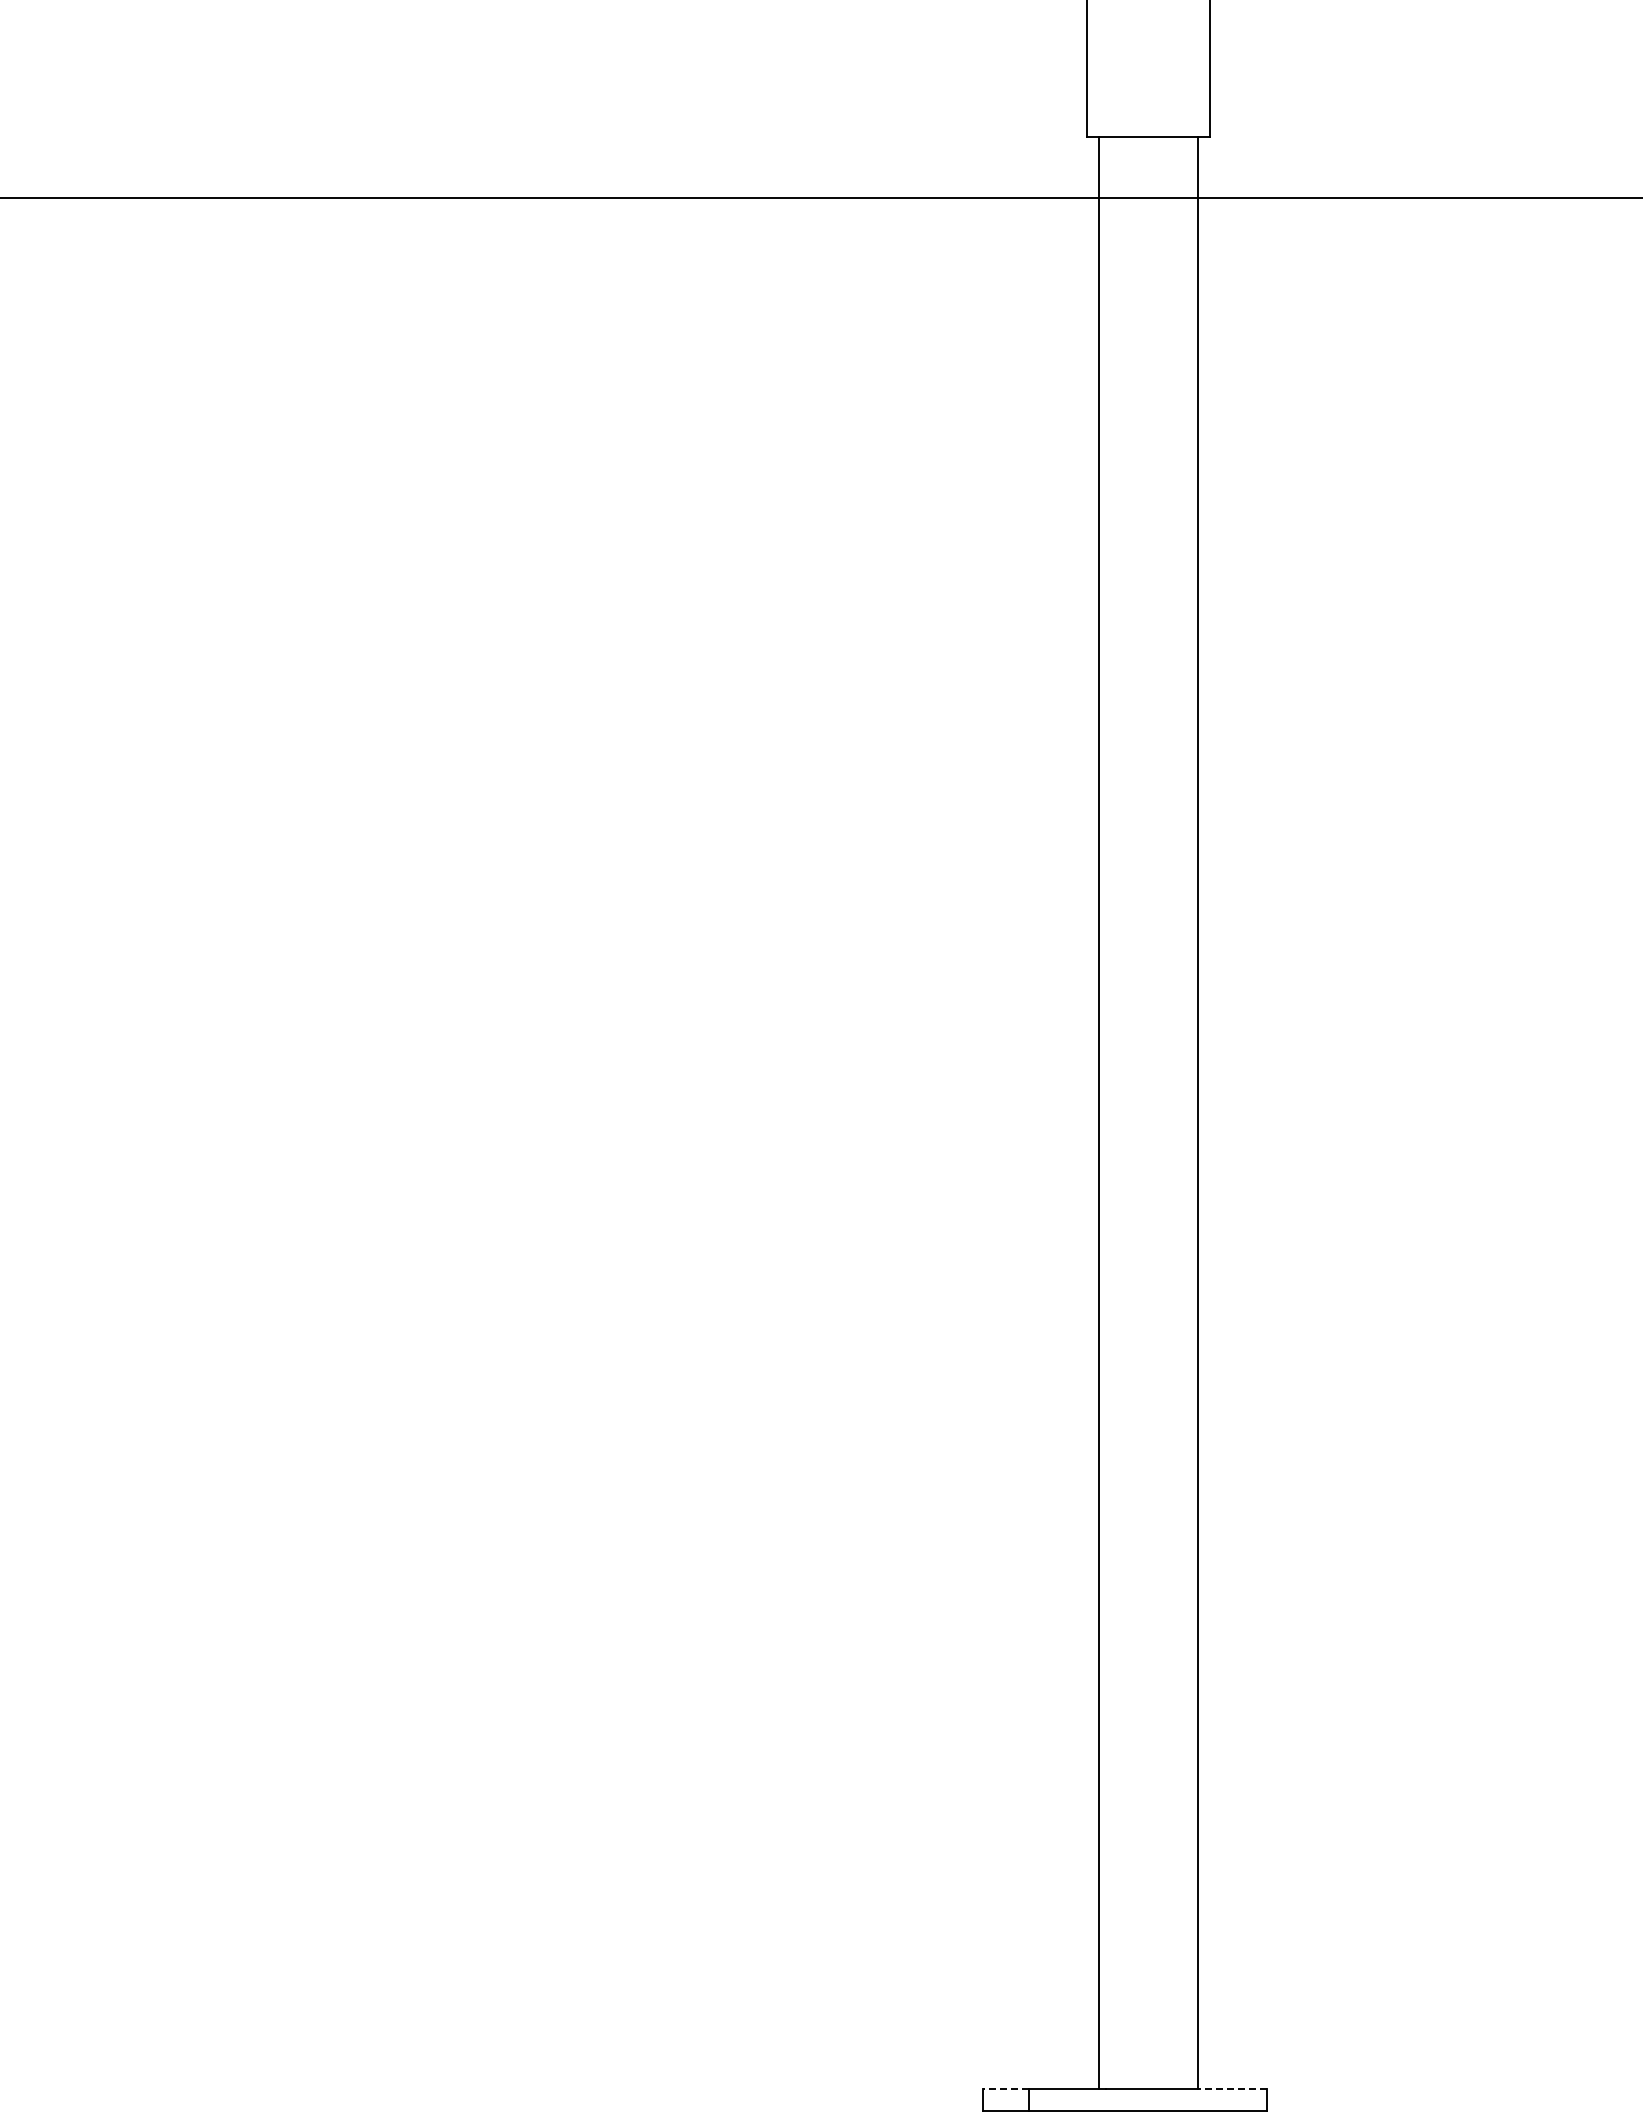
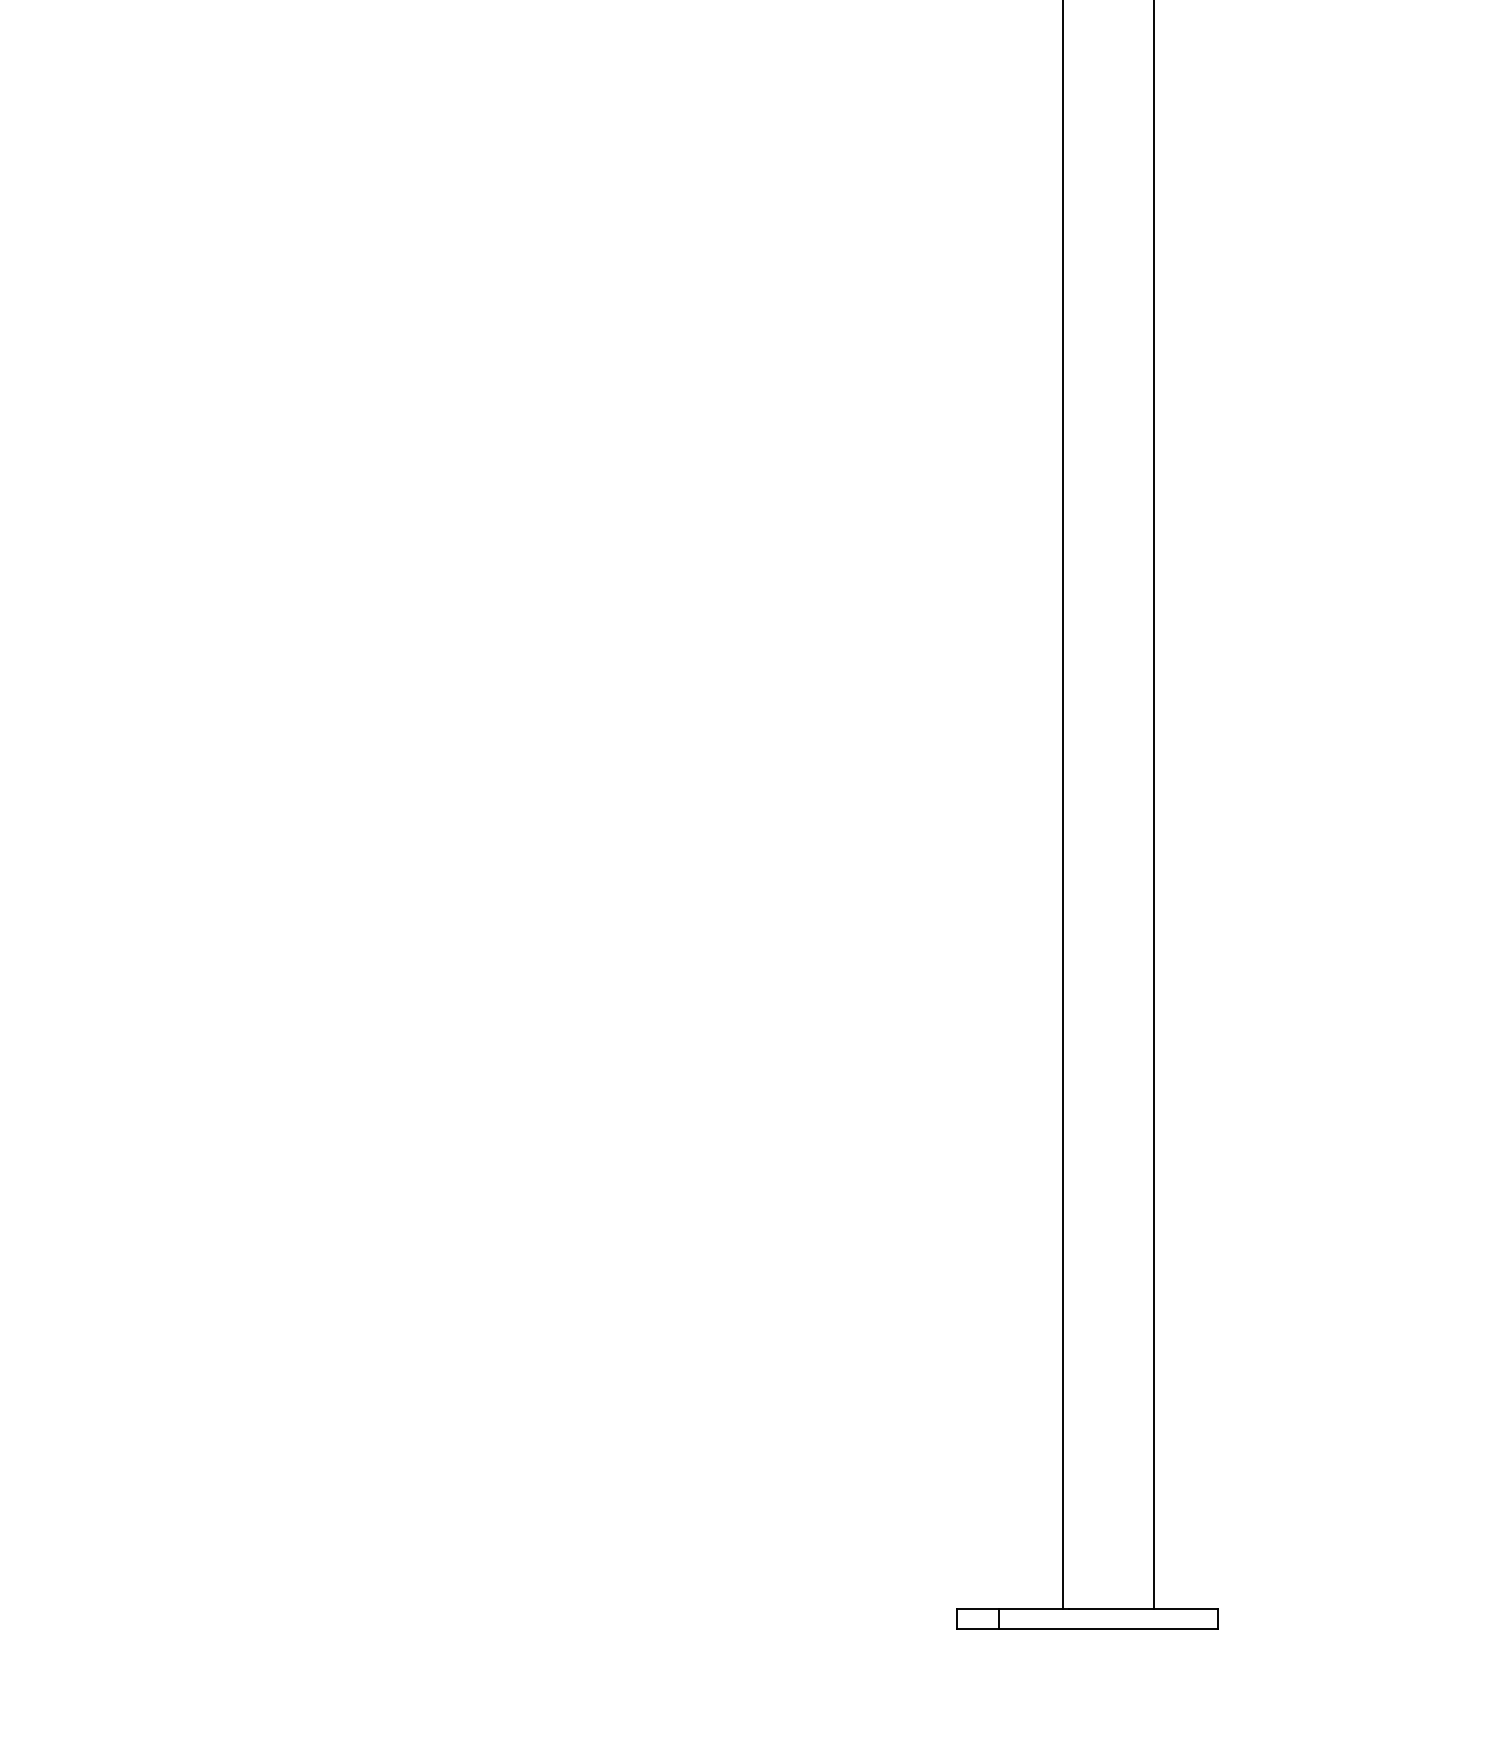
line: (1006, 2088) -> (978, 1608), dashed -> solid
line: (1232, 2088) -> (1185, 1608), dashed -> solid

